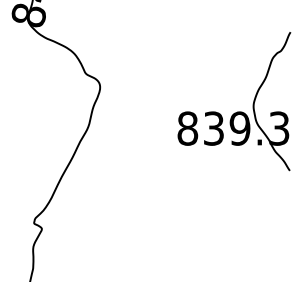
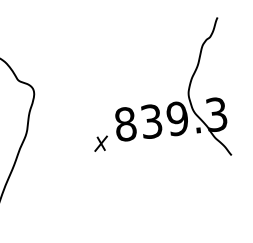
part: (160, 144) -> (100, 142), added

